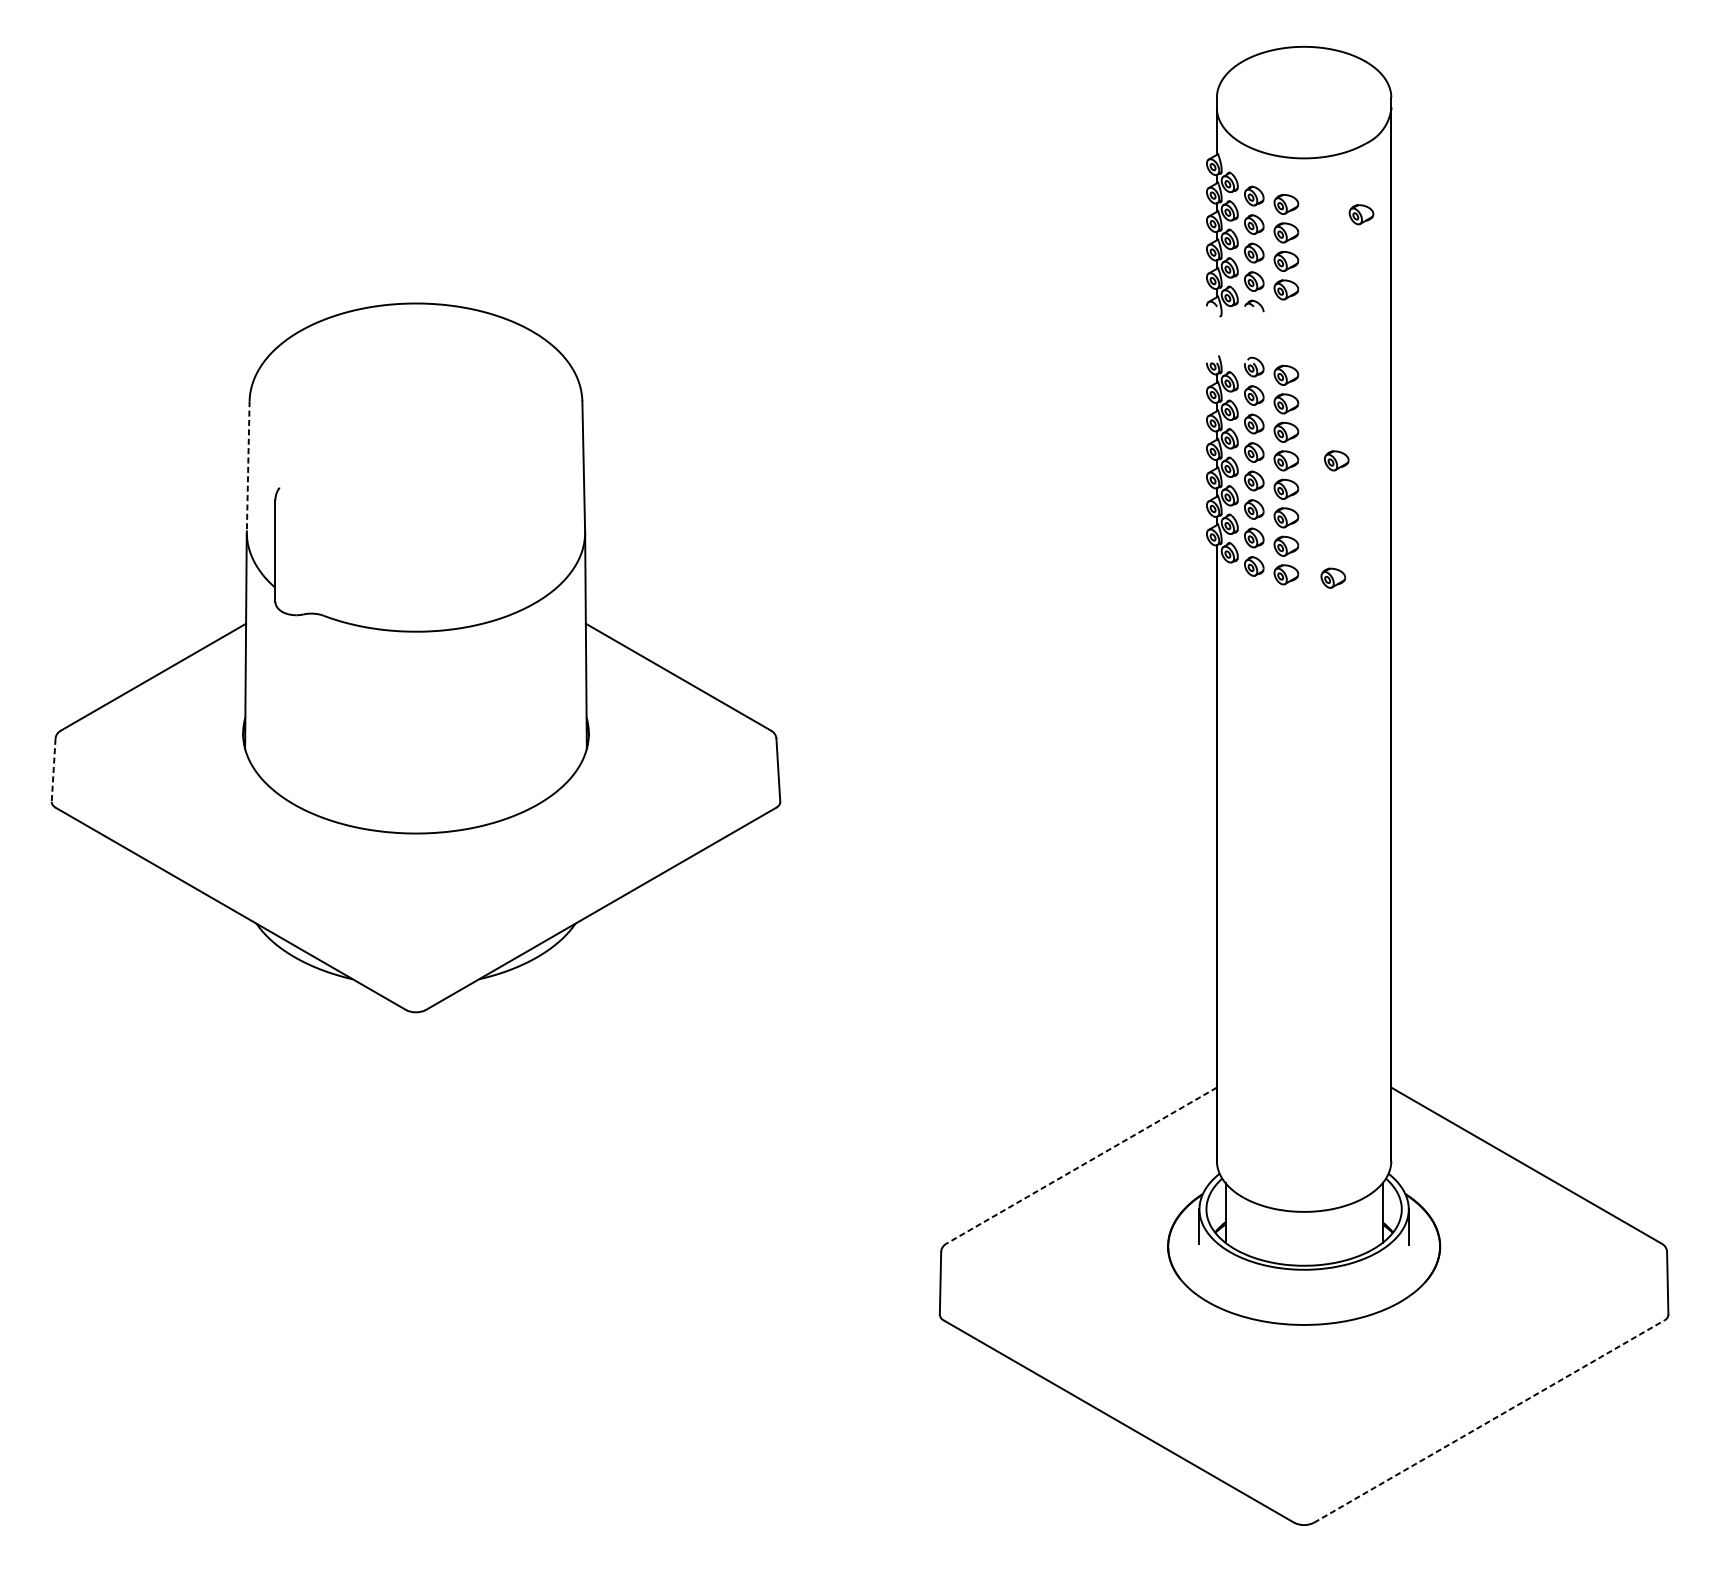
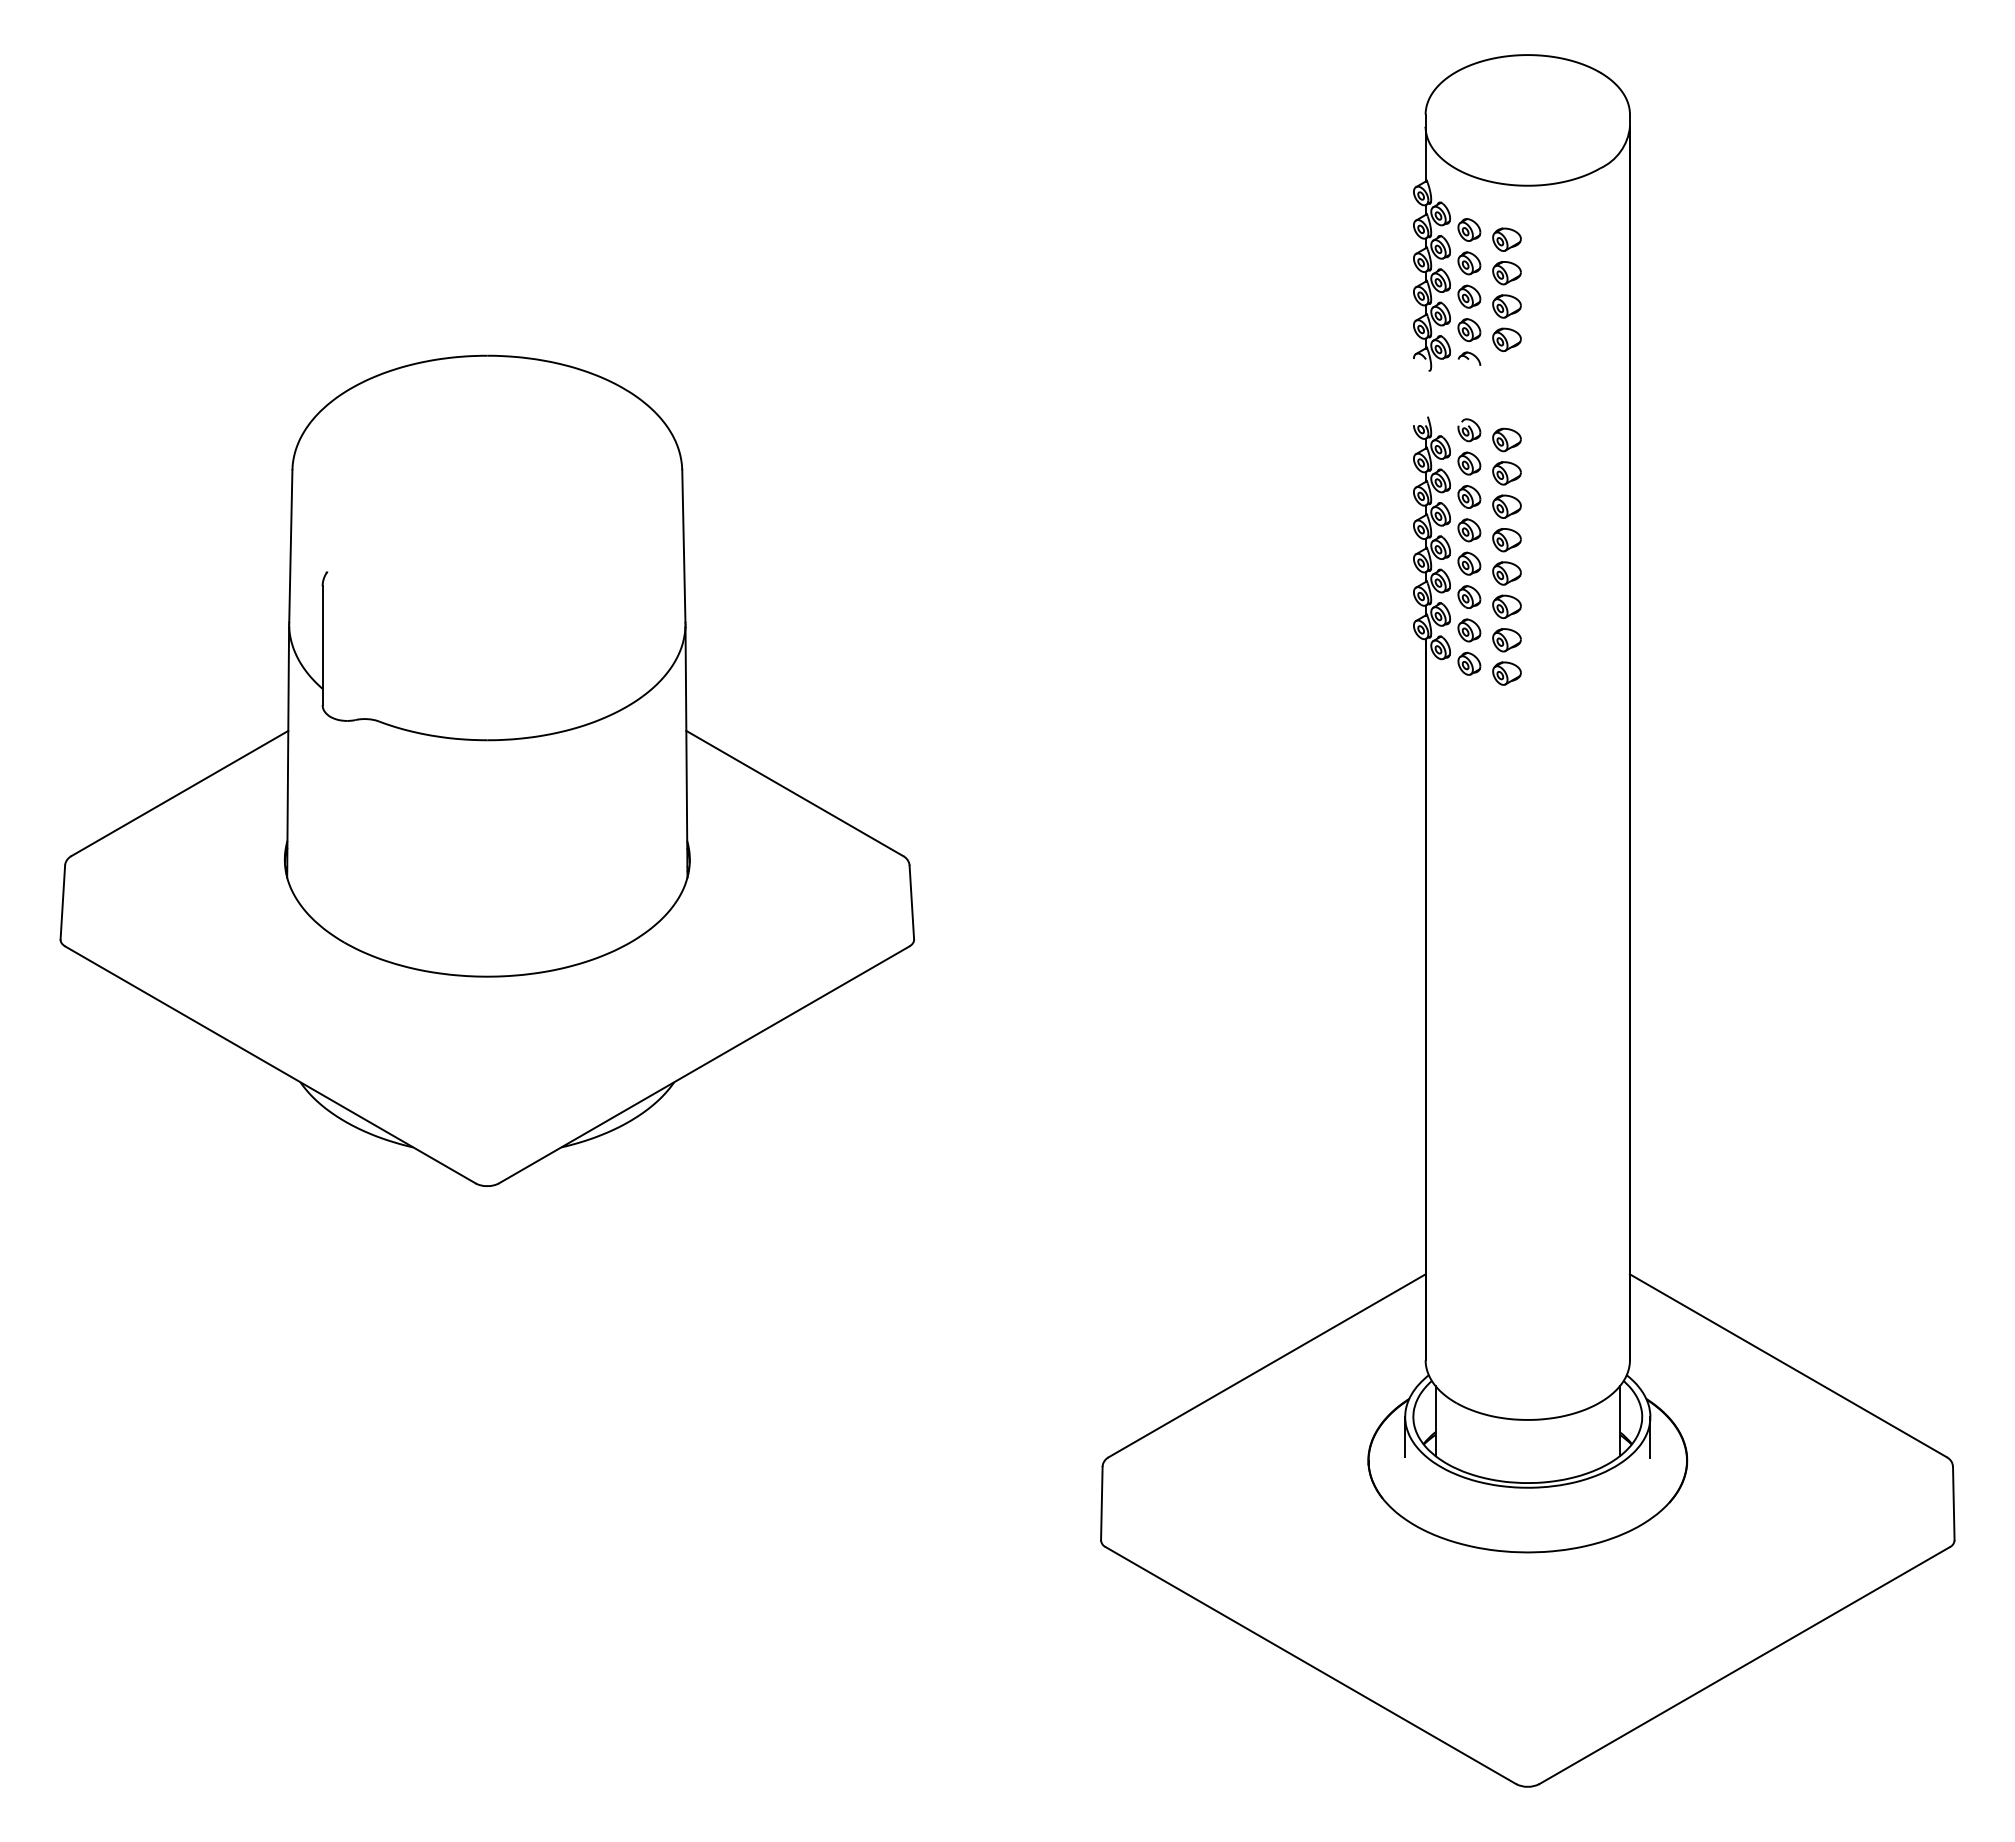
part: (1361, 214) -> (1594, 251), removed
part: (1336, 461) -> (1565, 540), removed
line: (247, 466) -> (290, 546), dashed -> solid
part: (1332, 578) -> (1561, 677), removed
line: (53, 770) -> (62, 902), dashed -> solid
line: (1081, 1165) -> (1267, 1365), dashed -> solid
line: (1489, 1421) -> (1744, 1665), dashed -> solid

